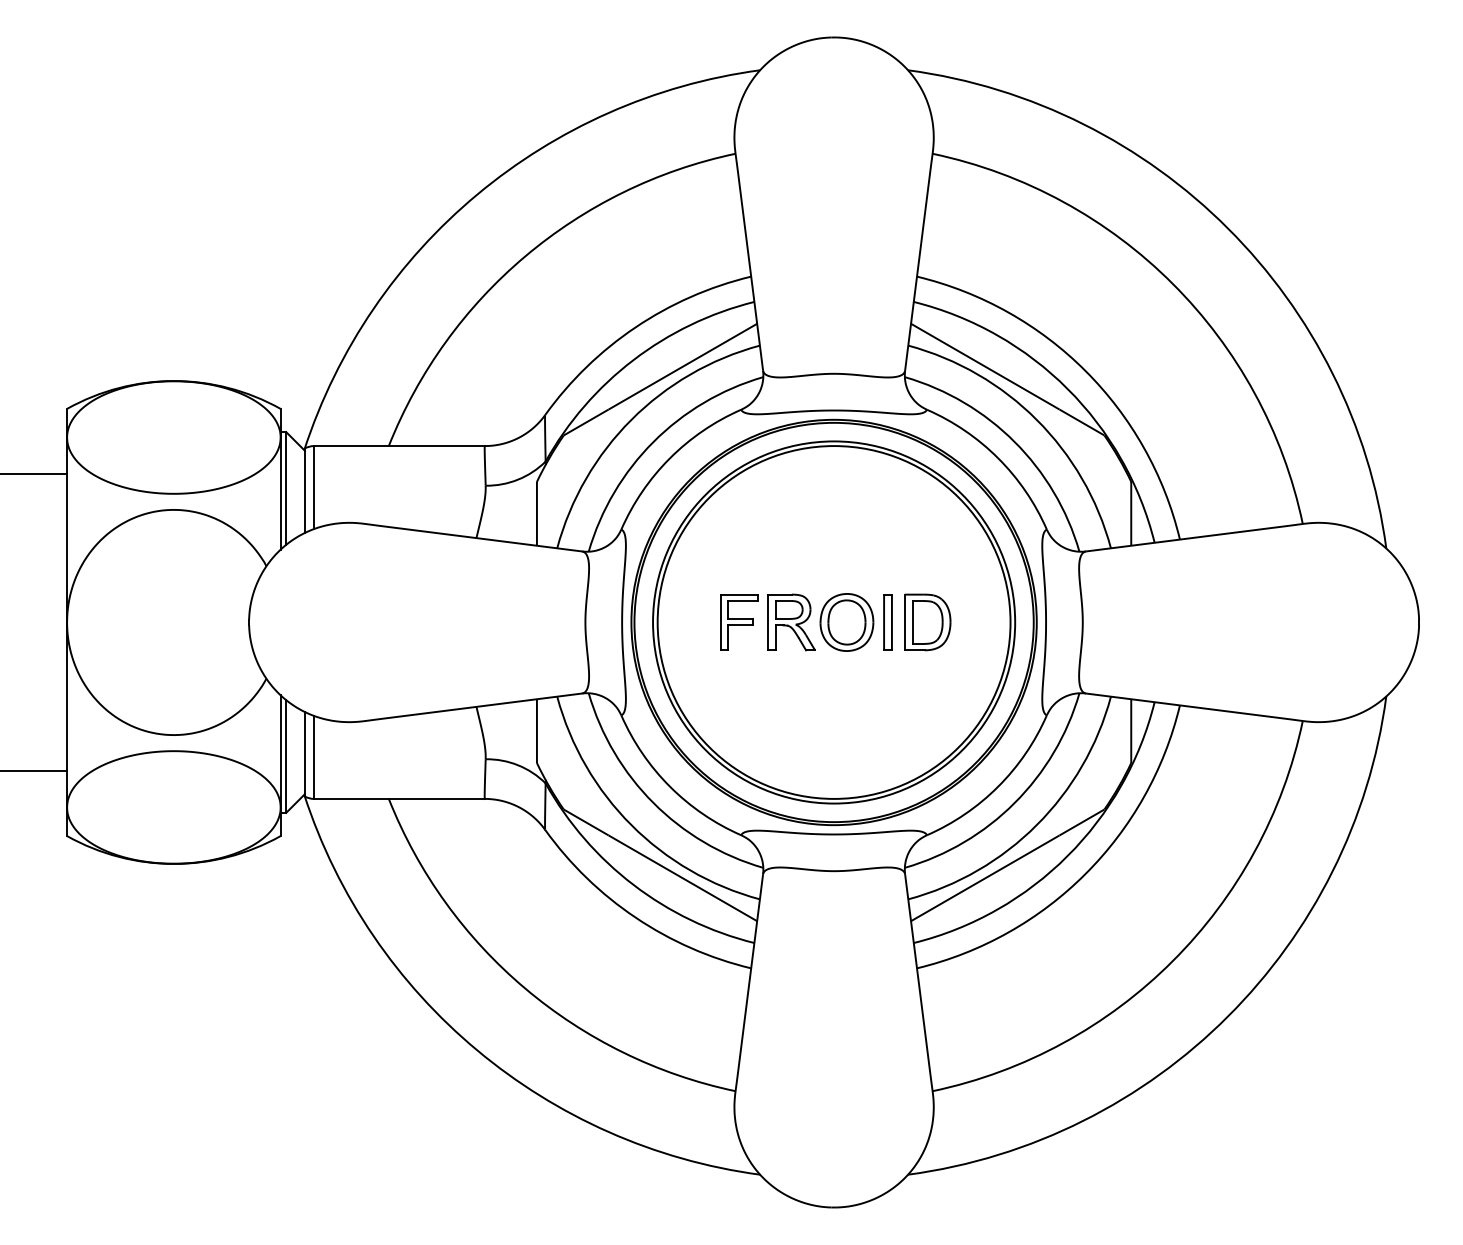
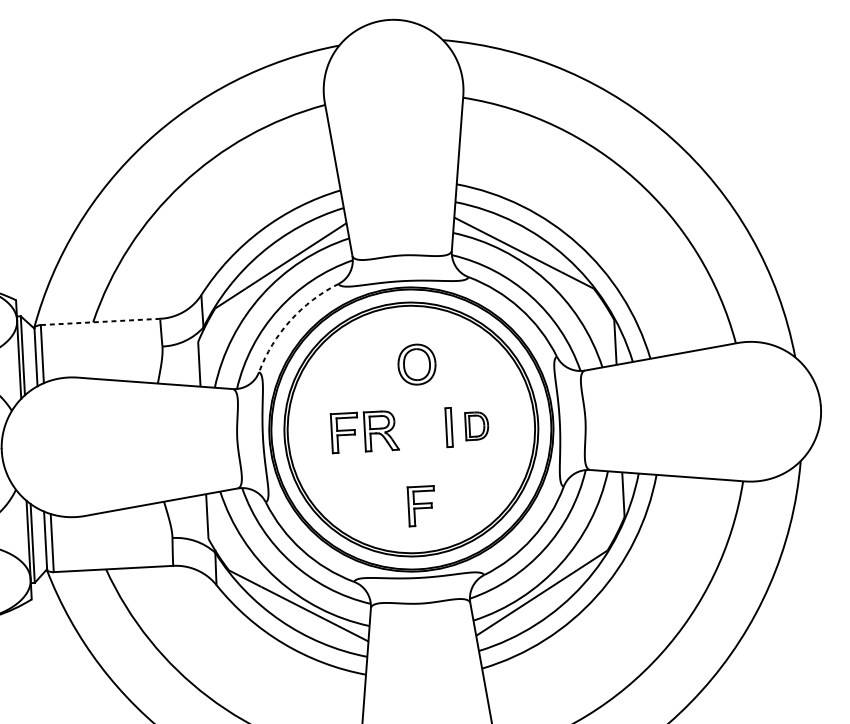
line: (398, 446) -> (99, 322), solid -> dashed
arc: (669, 458) -> (290, 320), solid -> dashed
part: (846, 622) -> (416, 364), moved
part: (927, 622) -> (476, 426), size x0.7
part: (843, 732) -> (422, 506), added

